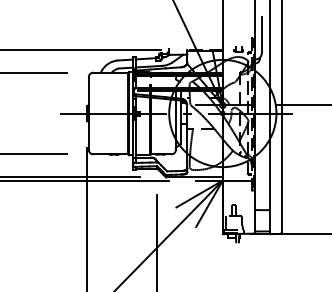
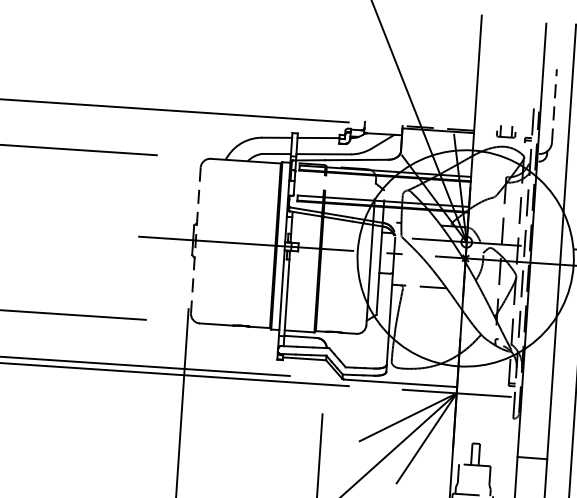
line: (261, 34) -> (554, 104), solid -> dashed
line: (88, 114) -> (195, 242), solid -> dashed

